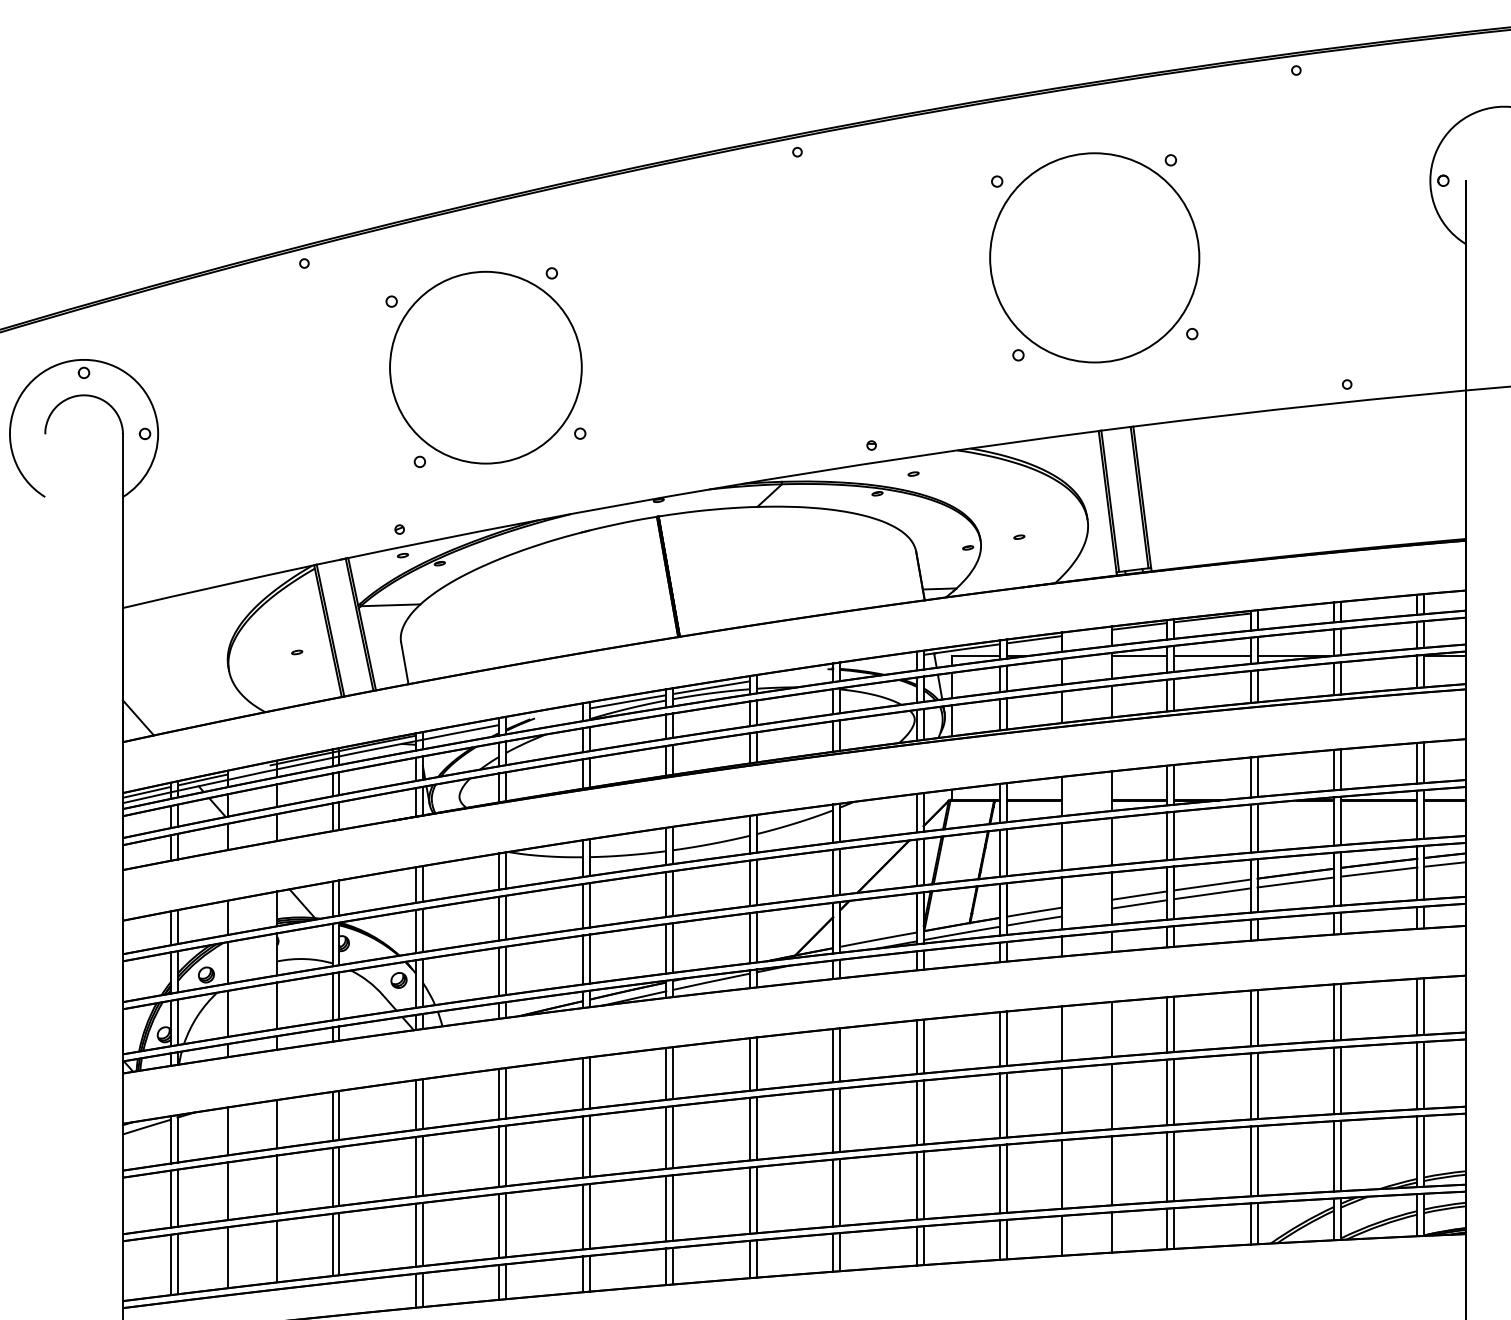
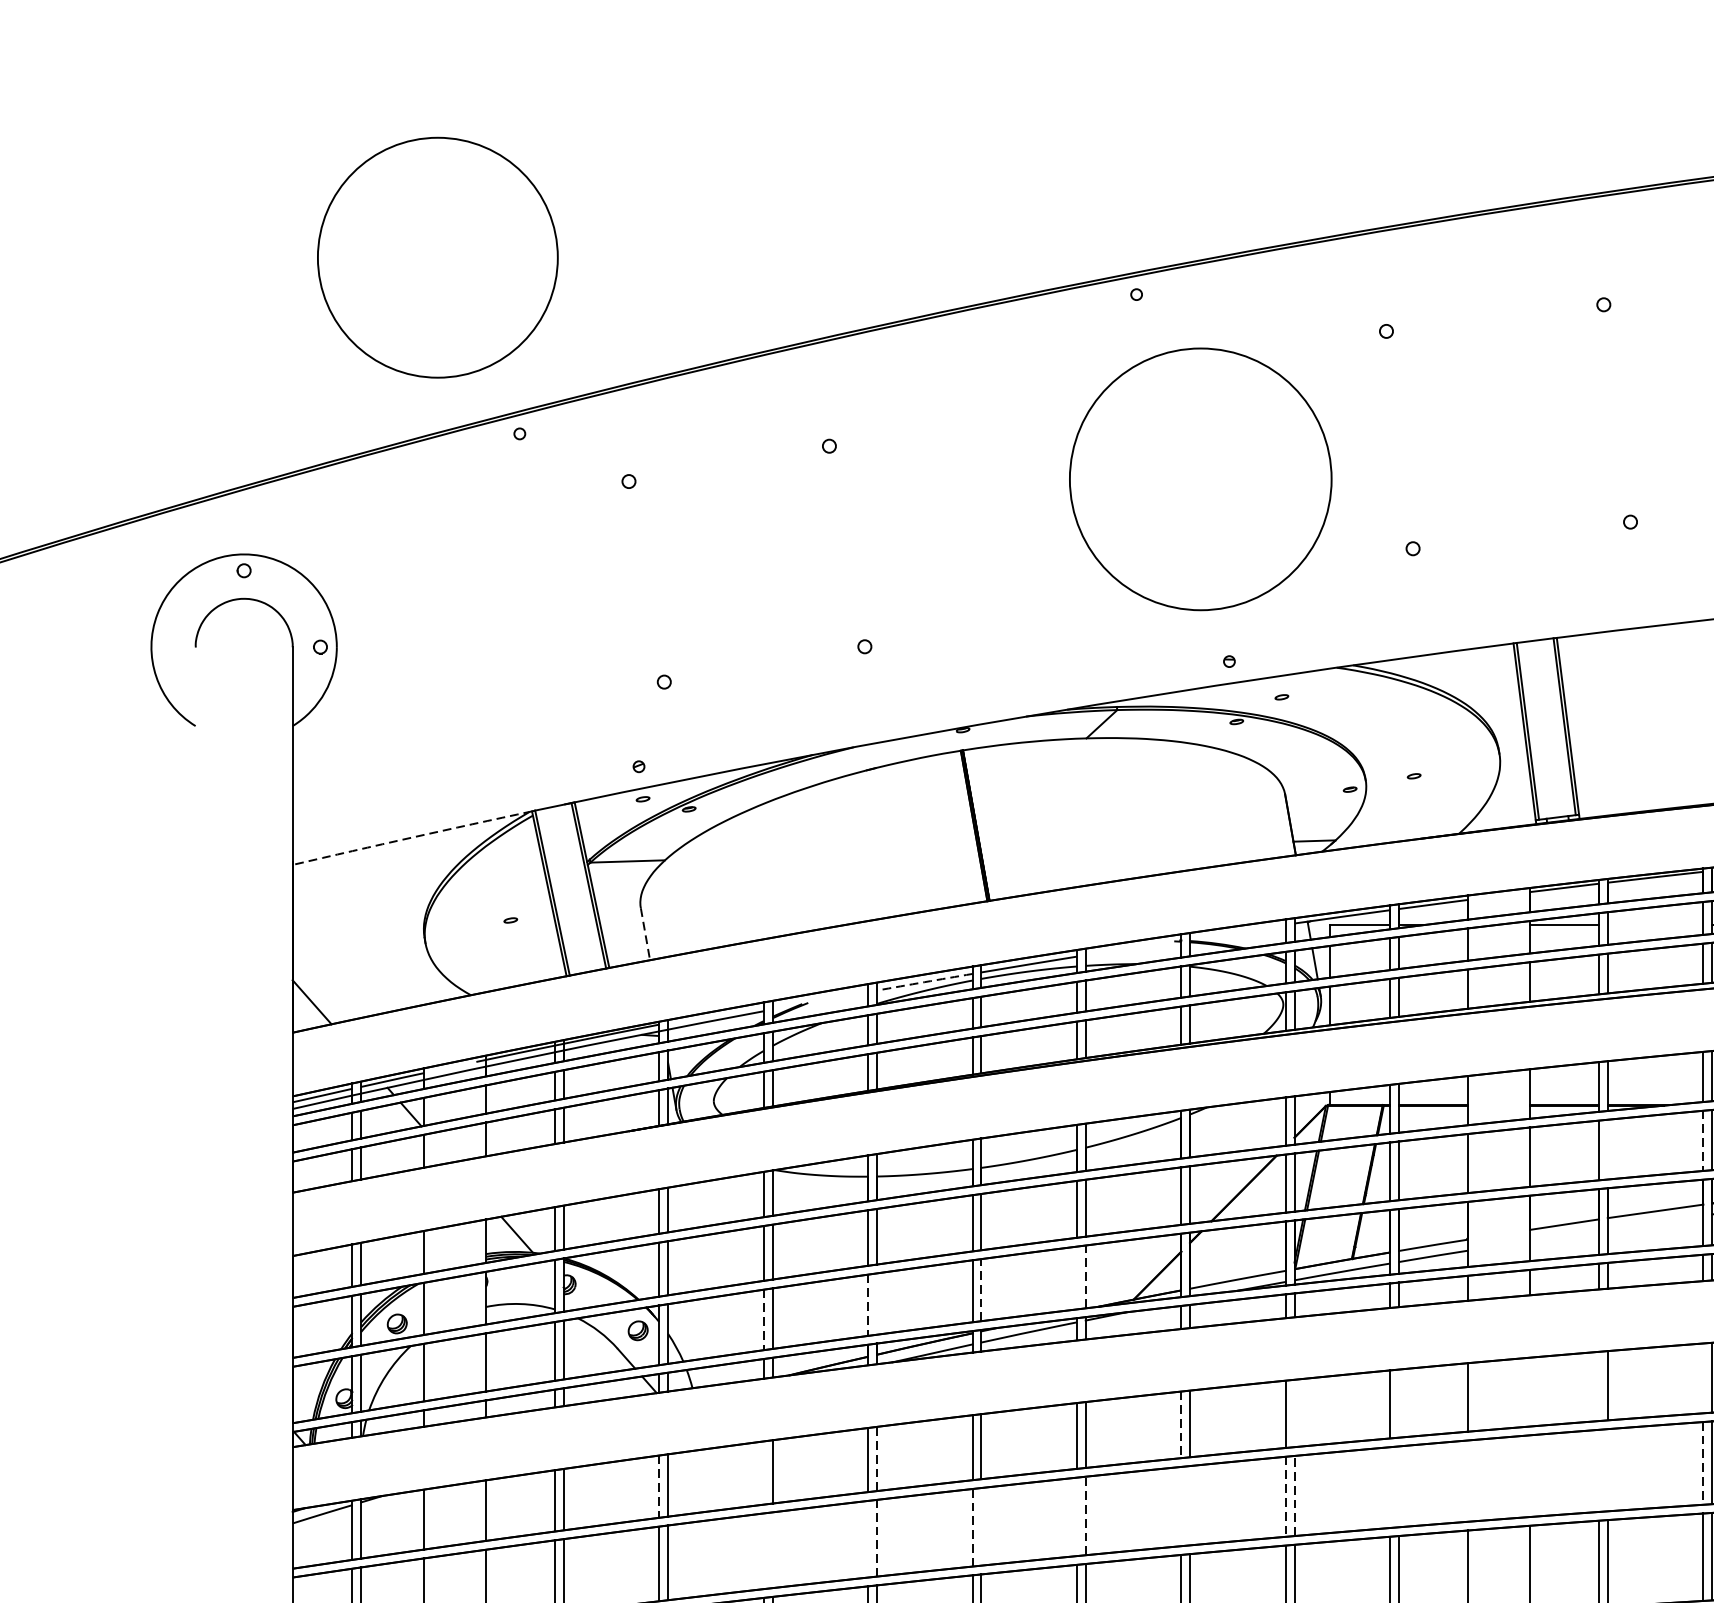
circle: (1094, 257) -> (1200, 478), moved
circle: (485, 367) -> (437, 257), moved
arc: (218, 586) -> (412, 837), solid -> dashed
line: (1212, 656) -> (1655, 925), removed
line: (404, 663) -> (645, 934), solid -> dashed
arc: (628, 701) -> (925, 981), solid -> dashed
line: (1250, 829) -> (1703, 1141), solid -> dashed
line: (1174, 835) -> (1608, 1149), removed
line: (1212, 893) -> (1655, 1221), removed
line: (1139, 904) -> (1564, 1235), removed
line: (756, 936) -> (1085, 1275), solid -> dashed
line: (749, 938) -> (1076, 1278), removed
line: (673, 947) -> (981, 1289), solid -> dashed
line: (589, 958) -> (876, 1303), removed
line: (582, 960) -> (867, 1305), solid -> dashed
line: (499, 972) -> (763, 1320), solid -> dashed
line: (1250, 1018) -> (1703, 1378), removed
line: (1167, 1024) -> (1599, 1385), removed
line: (1111, 1028) -> (1529, 1390), removed
line: (1007, 1038) -> (1399, 1403), removed
line: (923, 1046) -> (1294, 1413), removed
line: (833, 1055) -> (1181, 1424), solid -> dashed
line: (589, 1082) -> (876, 1458), solid -> dashed
line: (1250, 1086) -> (1703, 1463), solid -> dashed
line: (1174, 1091) -> (1608, 1469), removed
line: (1167, 1092) -> (1599, 1470), removed
line: (499, 1093) -> (763, 1472), removed
line: (1111, 1096) -> (1529, 1475), removed
line: (1062, 1100) -> (1468, 1480), removed
line: (1007, 1104) -> (1399, 1485), removed
line: (415, 1105) -> (658, 1487), solid -> dashed
line: (1000, 1105) -> (1390, 1487), removed
line: (923, 1111) -> (1294, 1494), solid -> dashed
line: (916, 1113) -> (1285, 1497), solid -> dashed
line: (840, 1119) -> (1190, 1504), removed
line: (833, 1120) -> (1181, 1505), removed
line: (756, 1127) -> (1085, 1514), solid -> dashed
line: (749, 1128) -> (1076, 1515), removed
line: (673, 1137) -> (981, 1527), removed
line: (666, 1138) -> (972, 1528), solid -> dashed
line: (582, 1146) -> (867, 1538), removed
line: (589, 1146) -> (876, 1538), solid -> dashed
line: (506, 1155) -> (772, 1549), removed
line: (499, 1156) -> (763, 1551), removed

